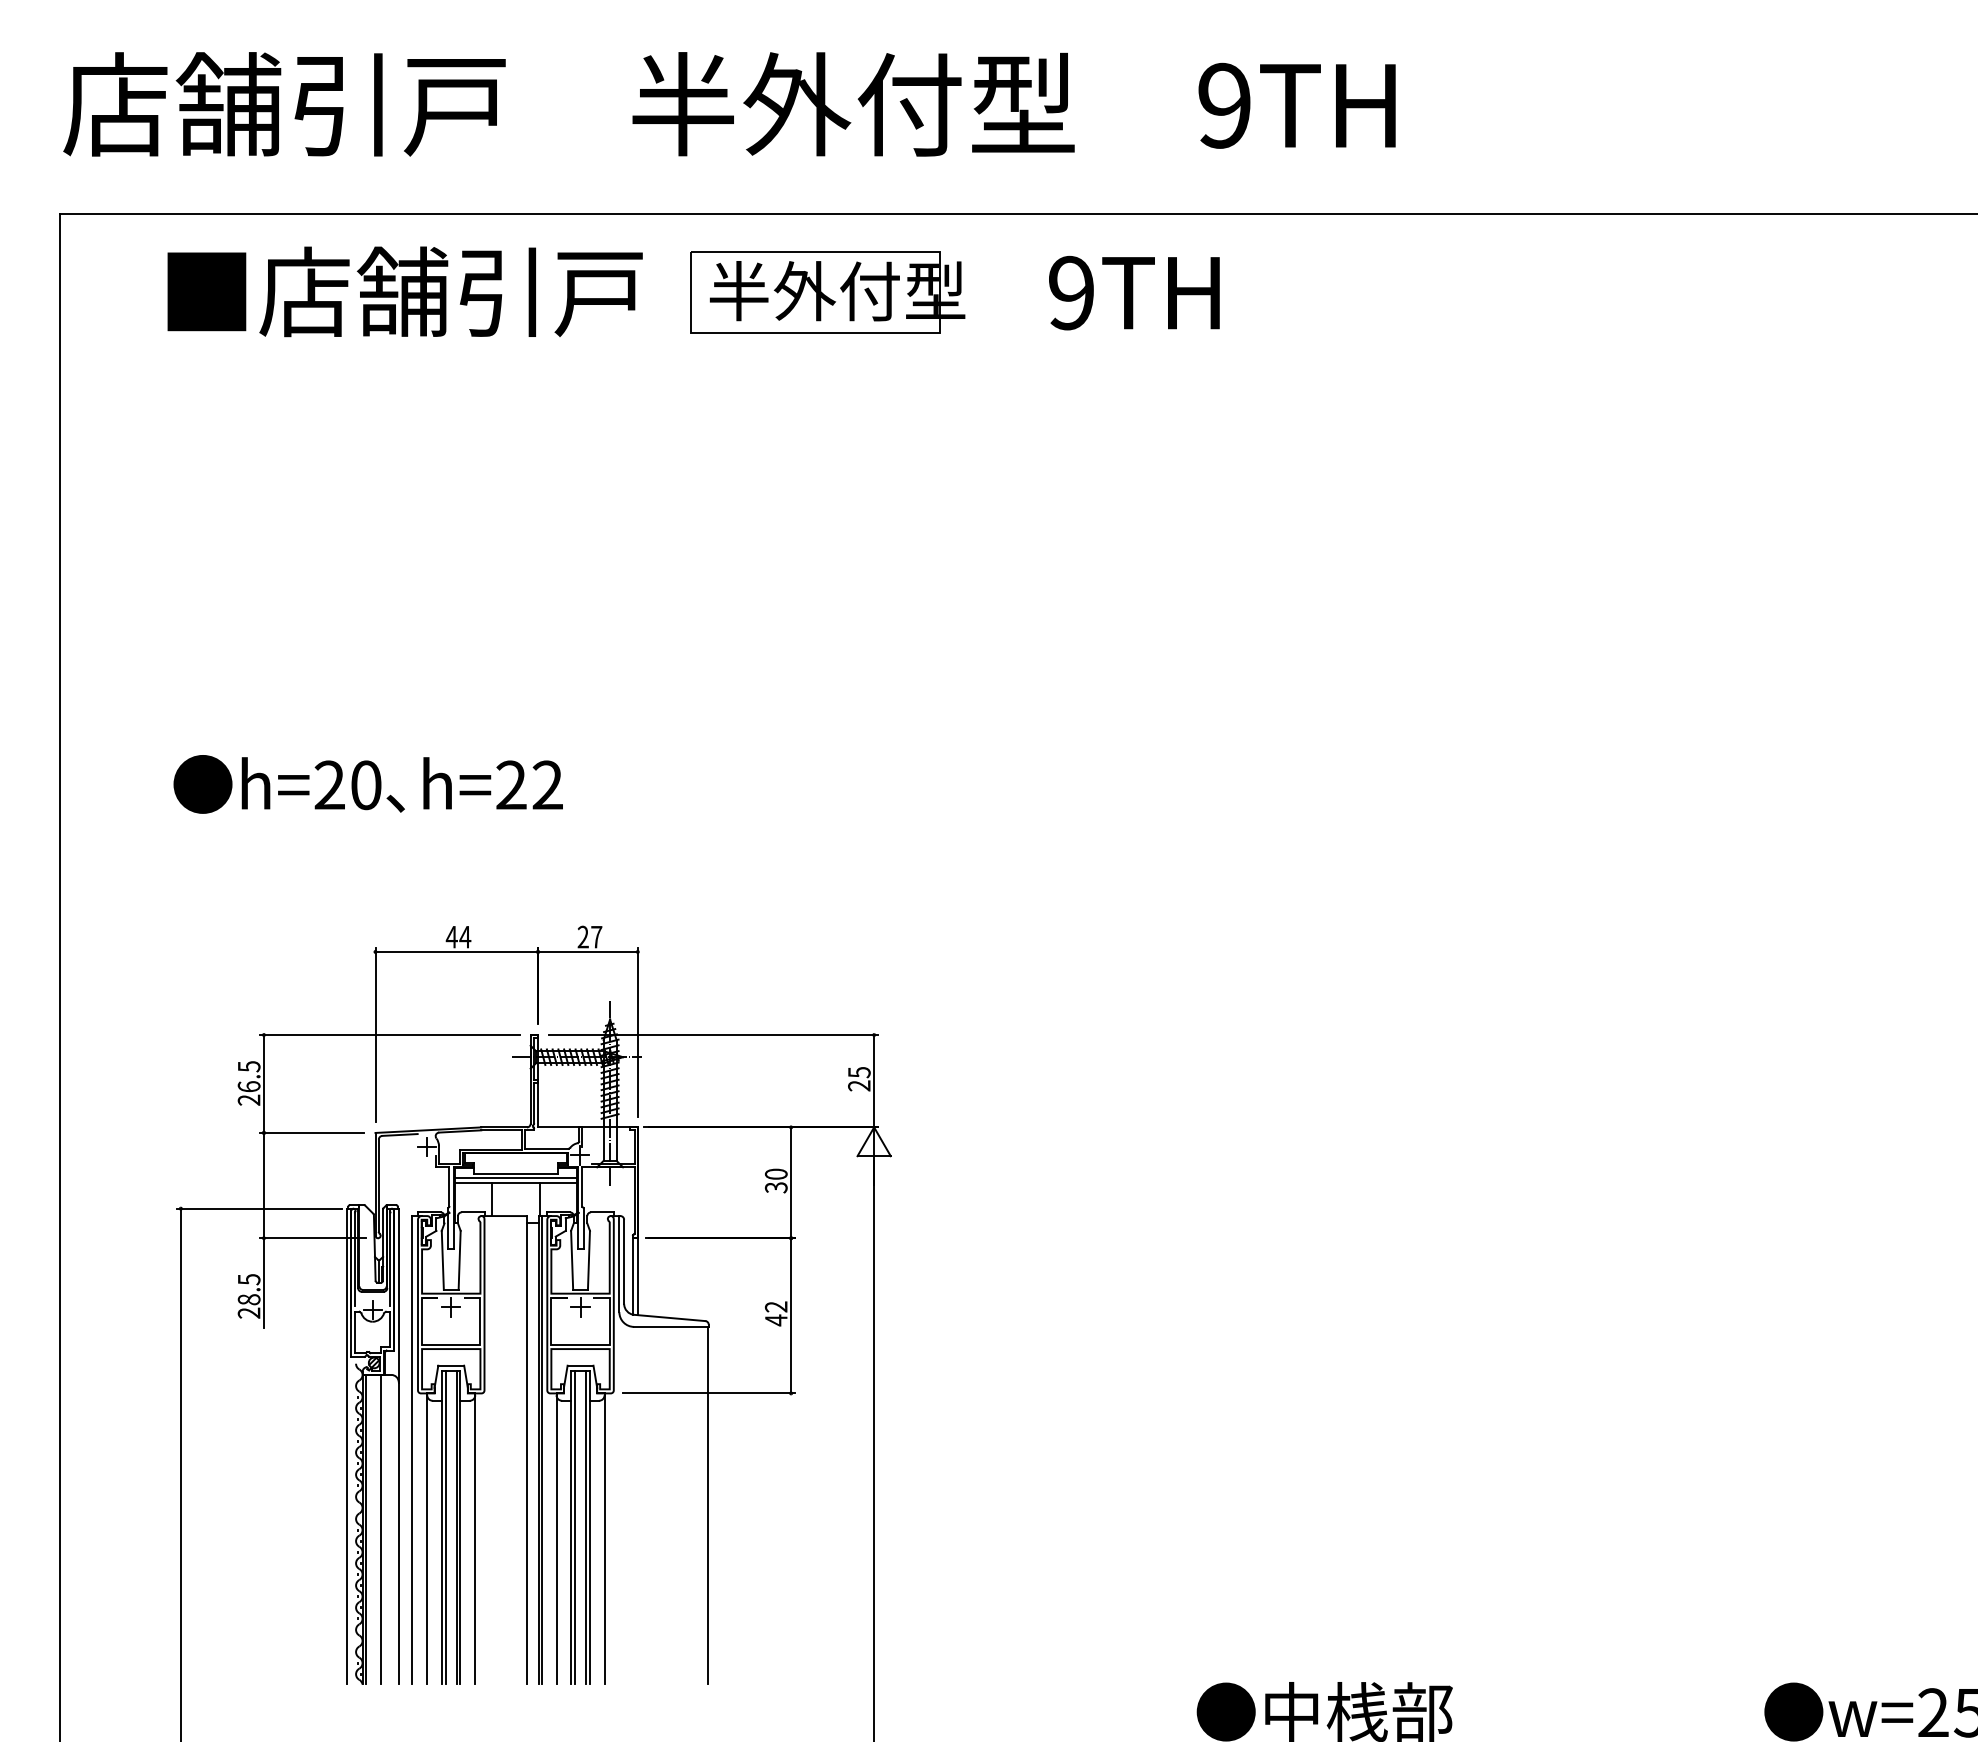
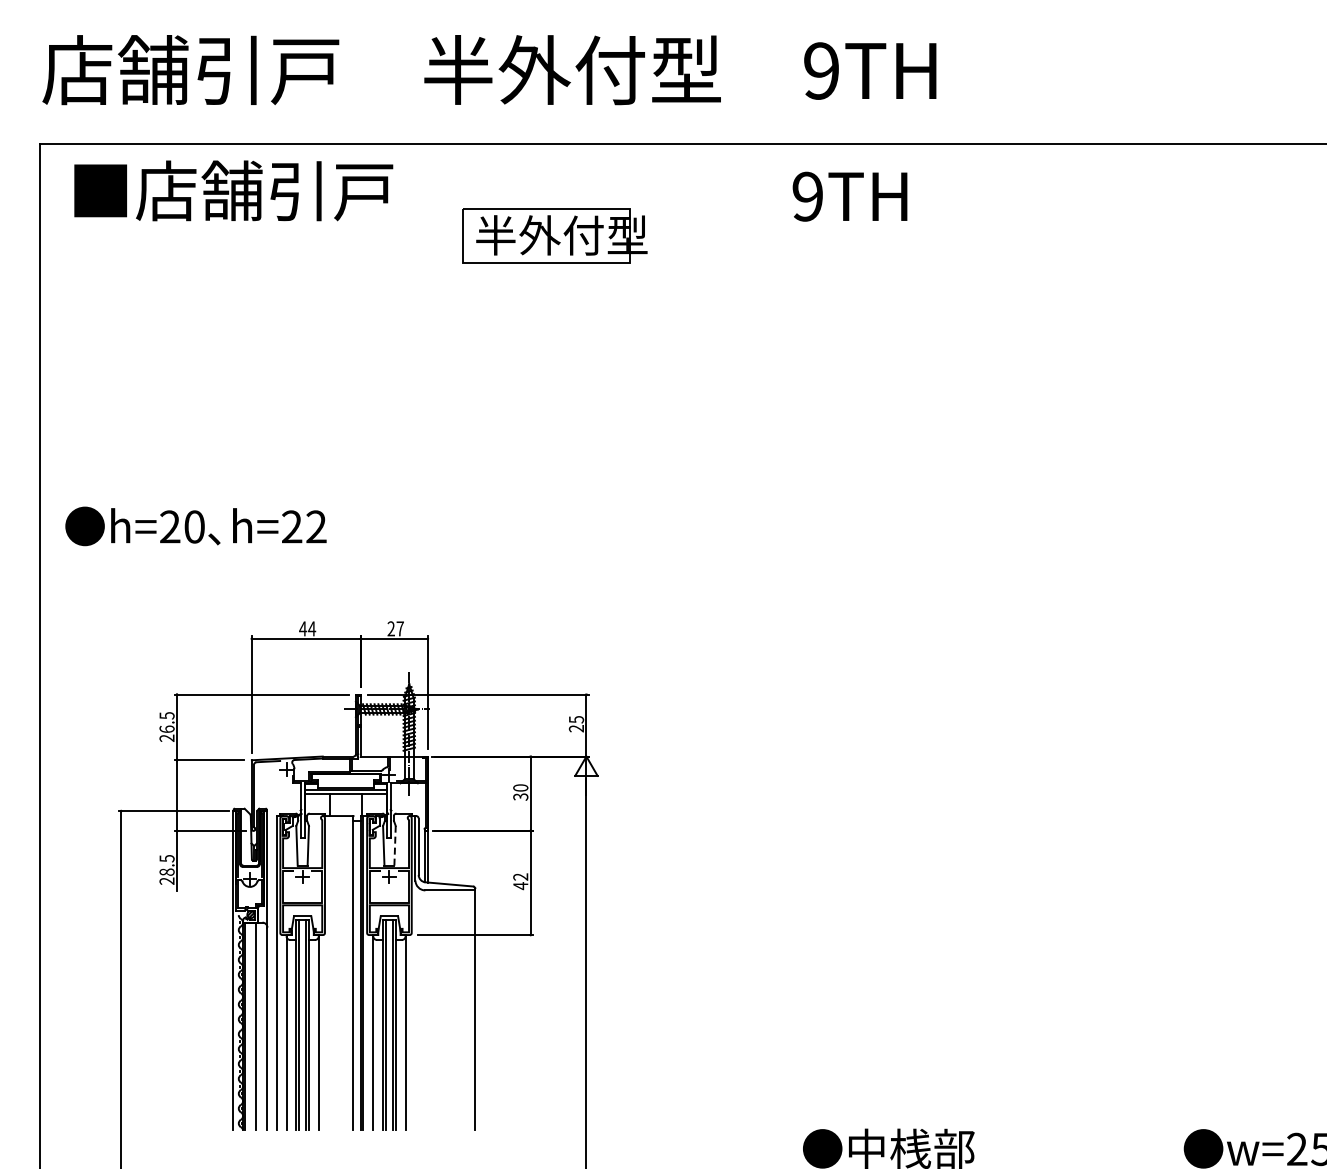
text: (404, 291) -> (233, 190), moved
part: (826, 291) -> (554, 235), moved
text: (1133, 292) -> (849, 196), moved
text: (367, 784) -> (195, 526), moved
line: (589, 1259) -> (395, 845), solid -> dashed

